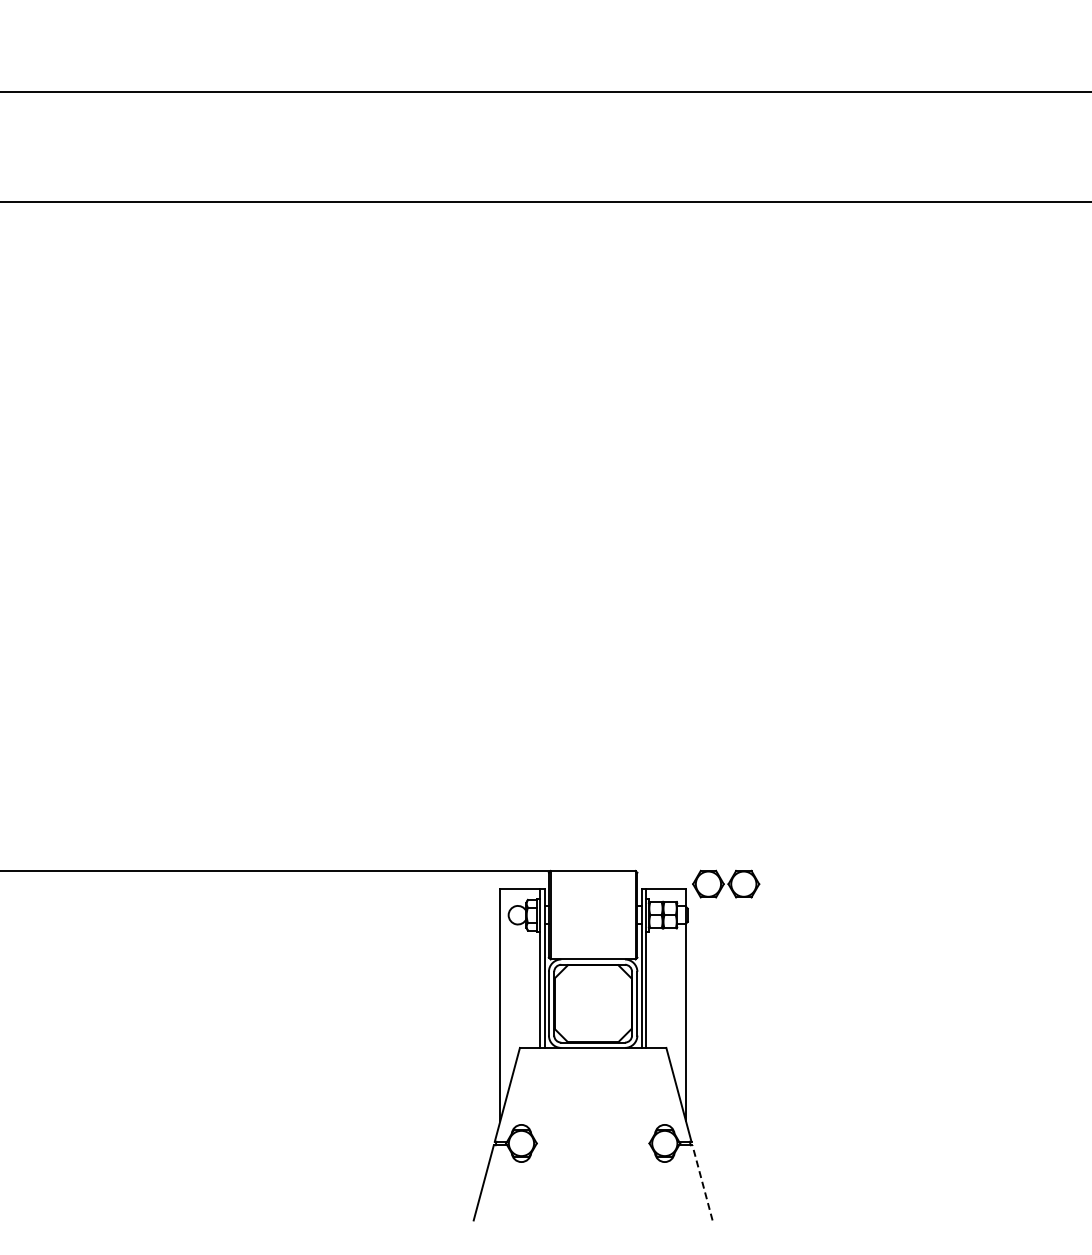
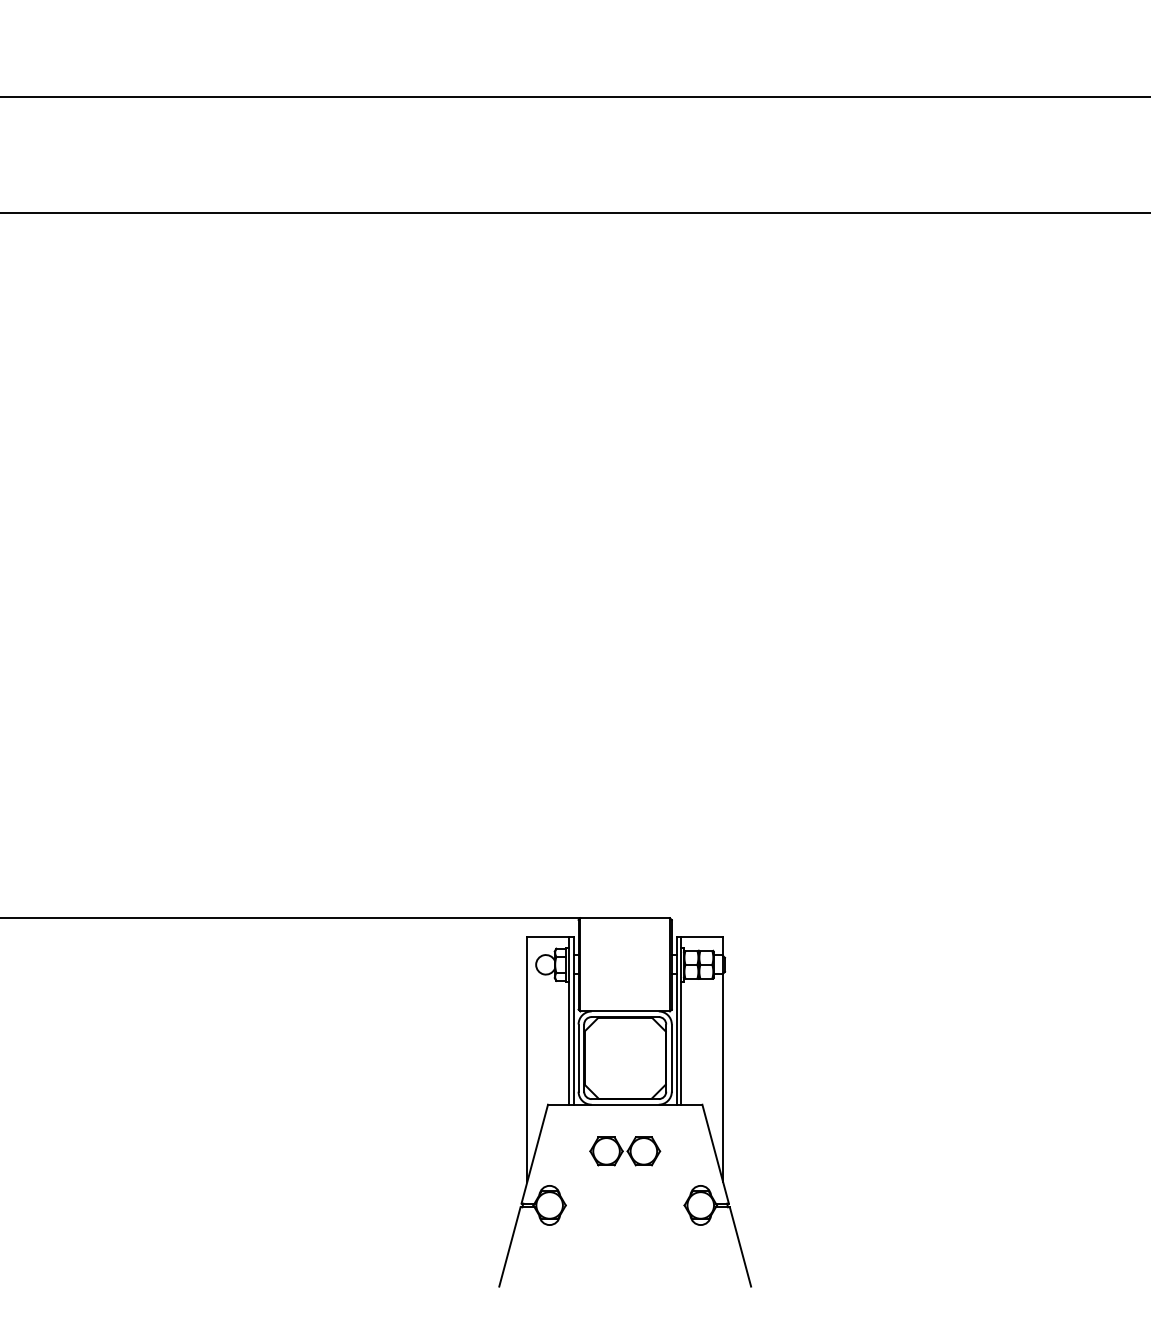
part: (726, 883) -> (625, 1150), moved
line: (702, 1182) -> (740, 1246), dashed -> solid

